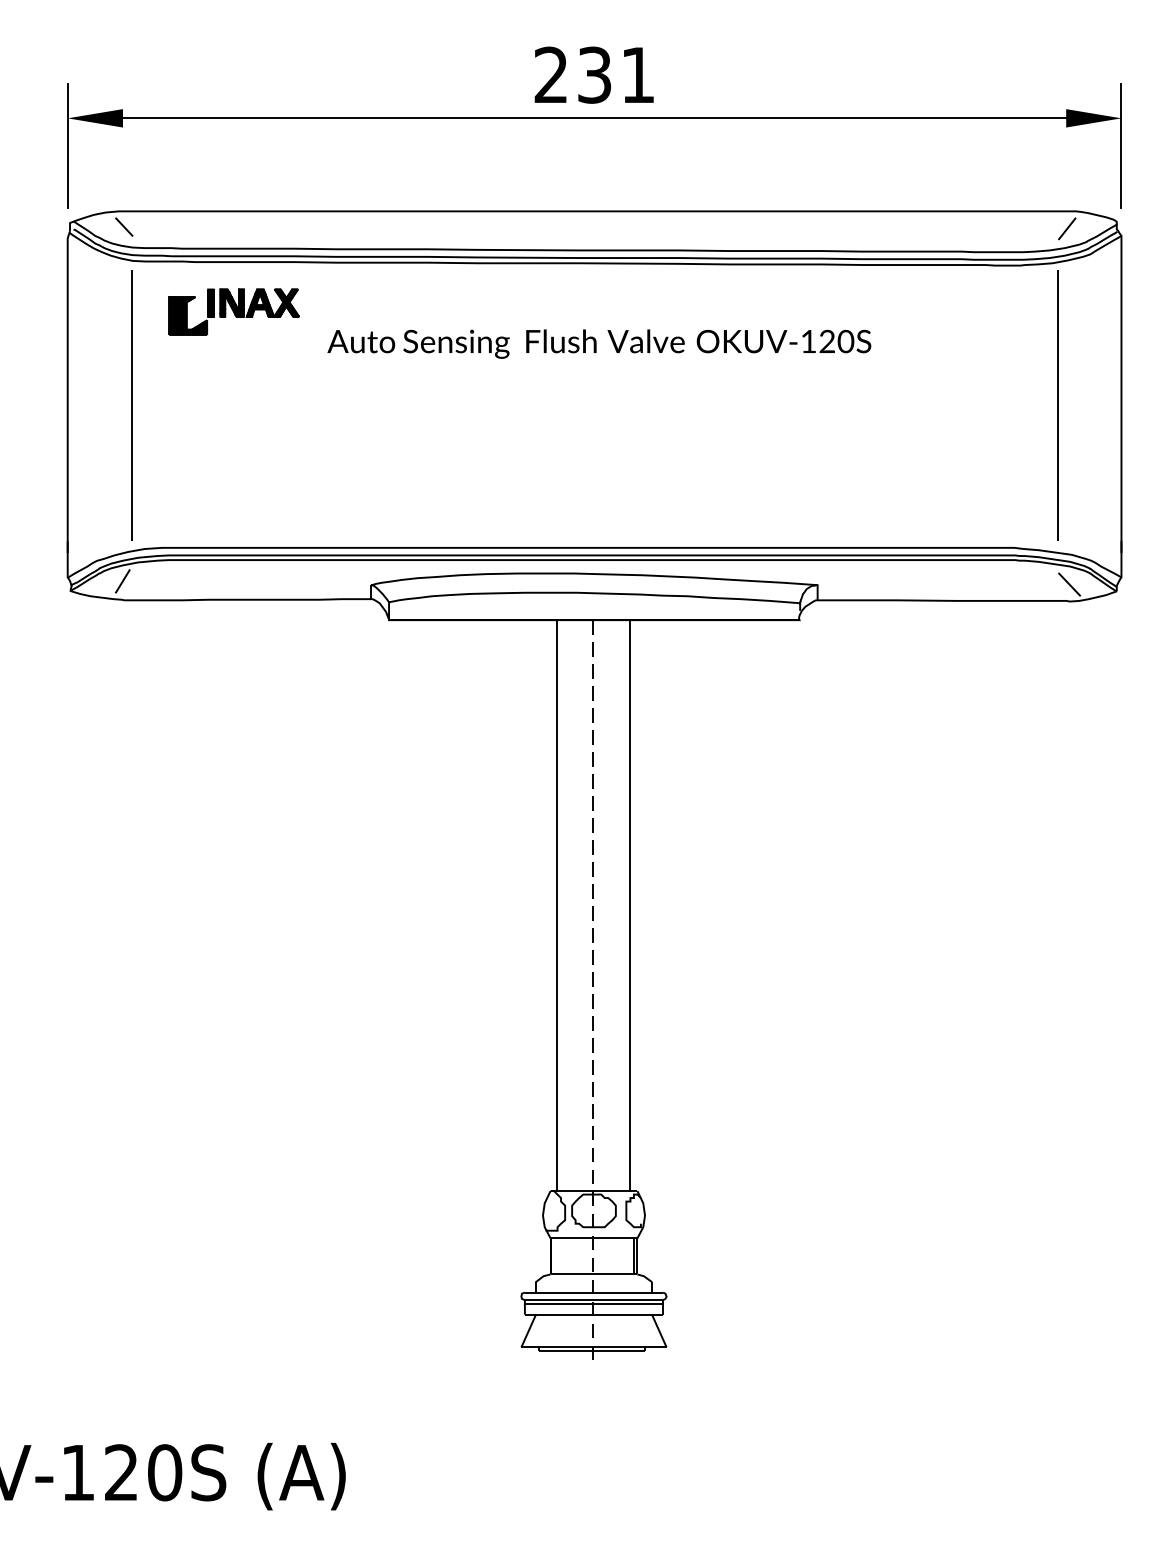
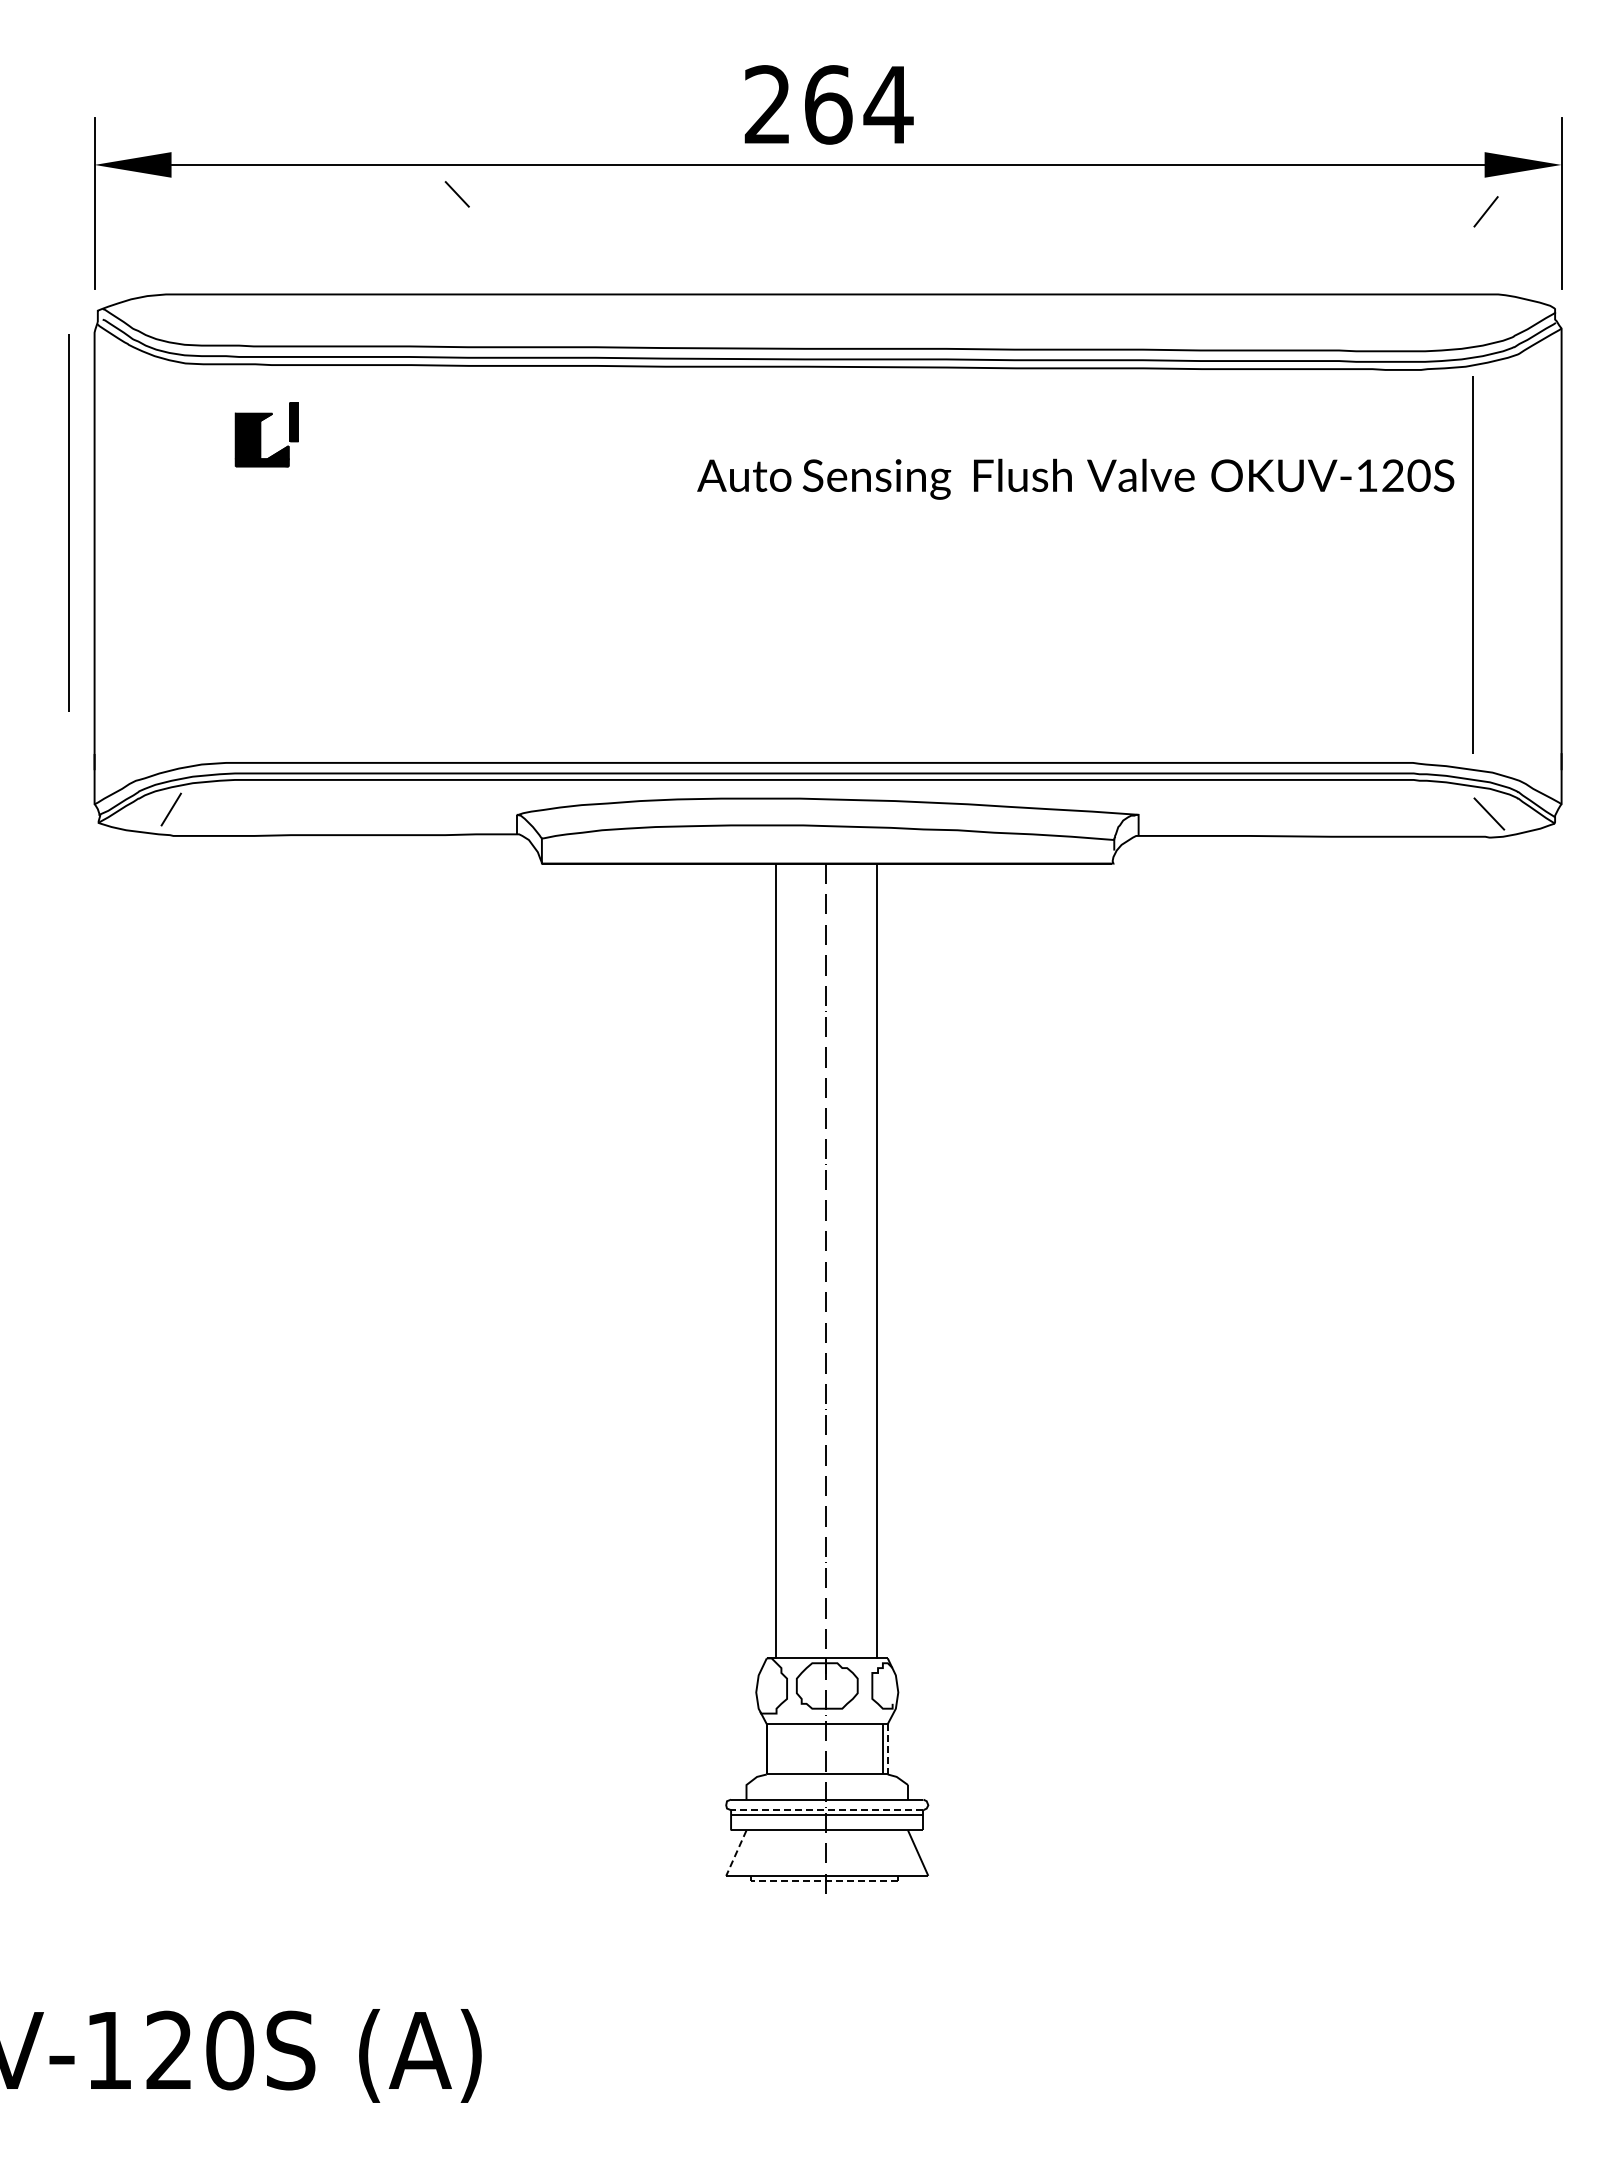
text: (617, 74) -> (859, 104), 231 -> 264
line: (123, 227) -> (456, 194), moved
line: (1066, 228) -> (1485, 211), moved
part: (259, 303) -> (361, 422), removed
text: (599, 343) -> (1075, 478), moved
line: (131, 405) -> (68, 522), moved
line: (637, 1256) -> (887, 1749), solid -> dashed
line: (593, 1300) -> (826, 1810), solid -> dashed
line: (528, 1331) -> (736, 1853), solid -> dashed
line: (592, 1350) -> (824, 1880), solid -> dashed

